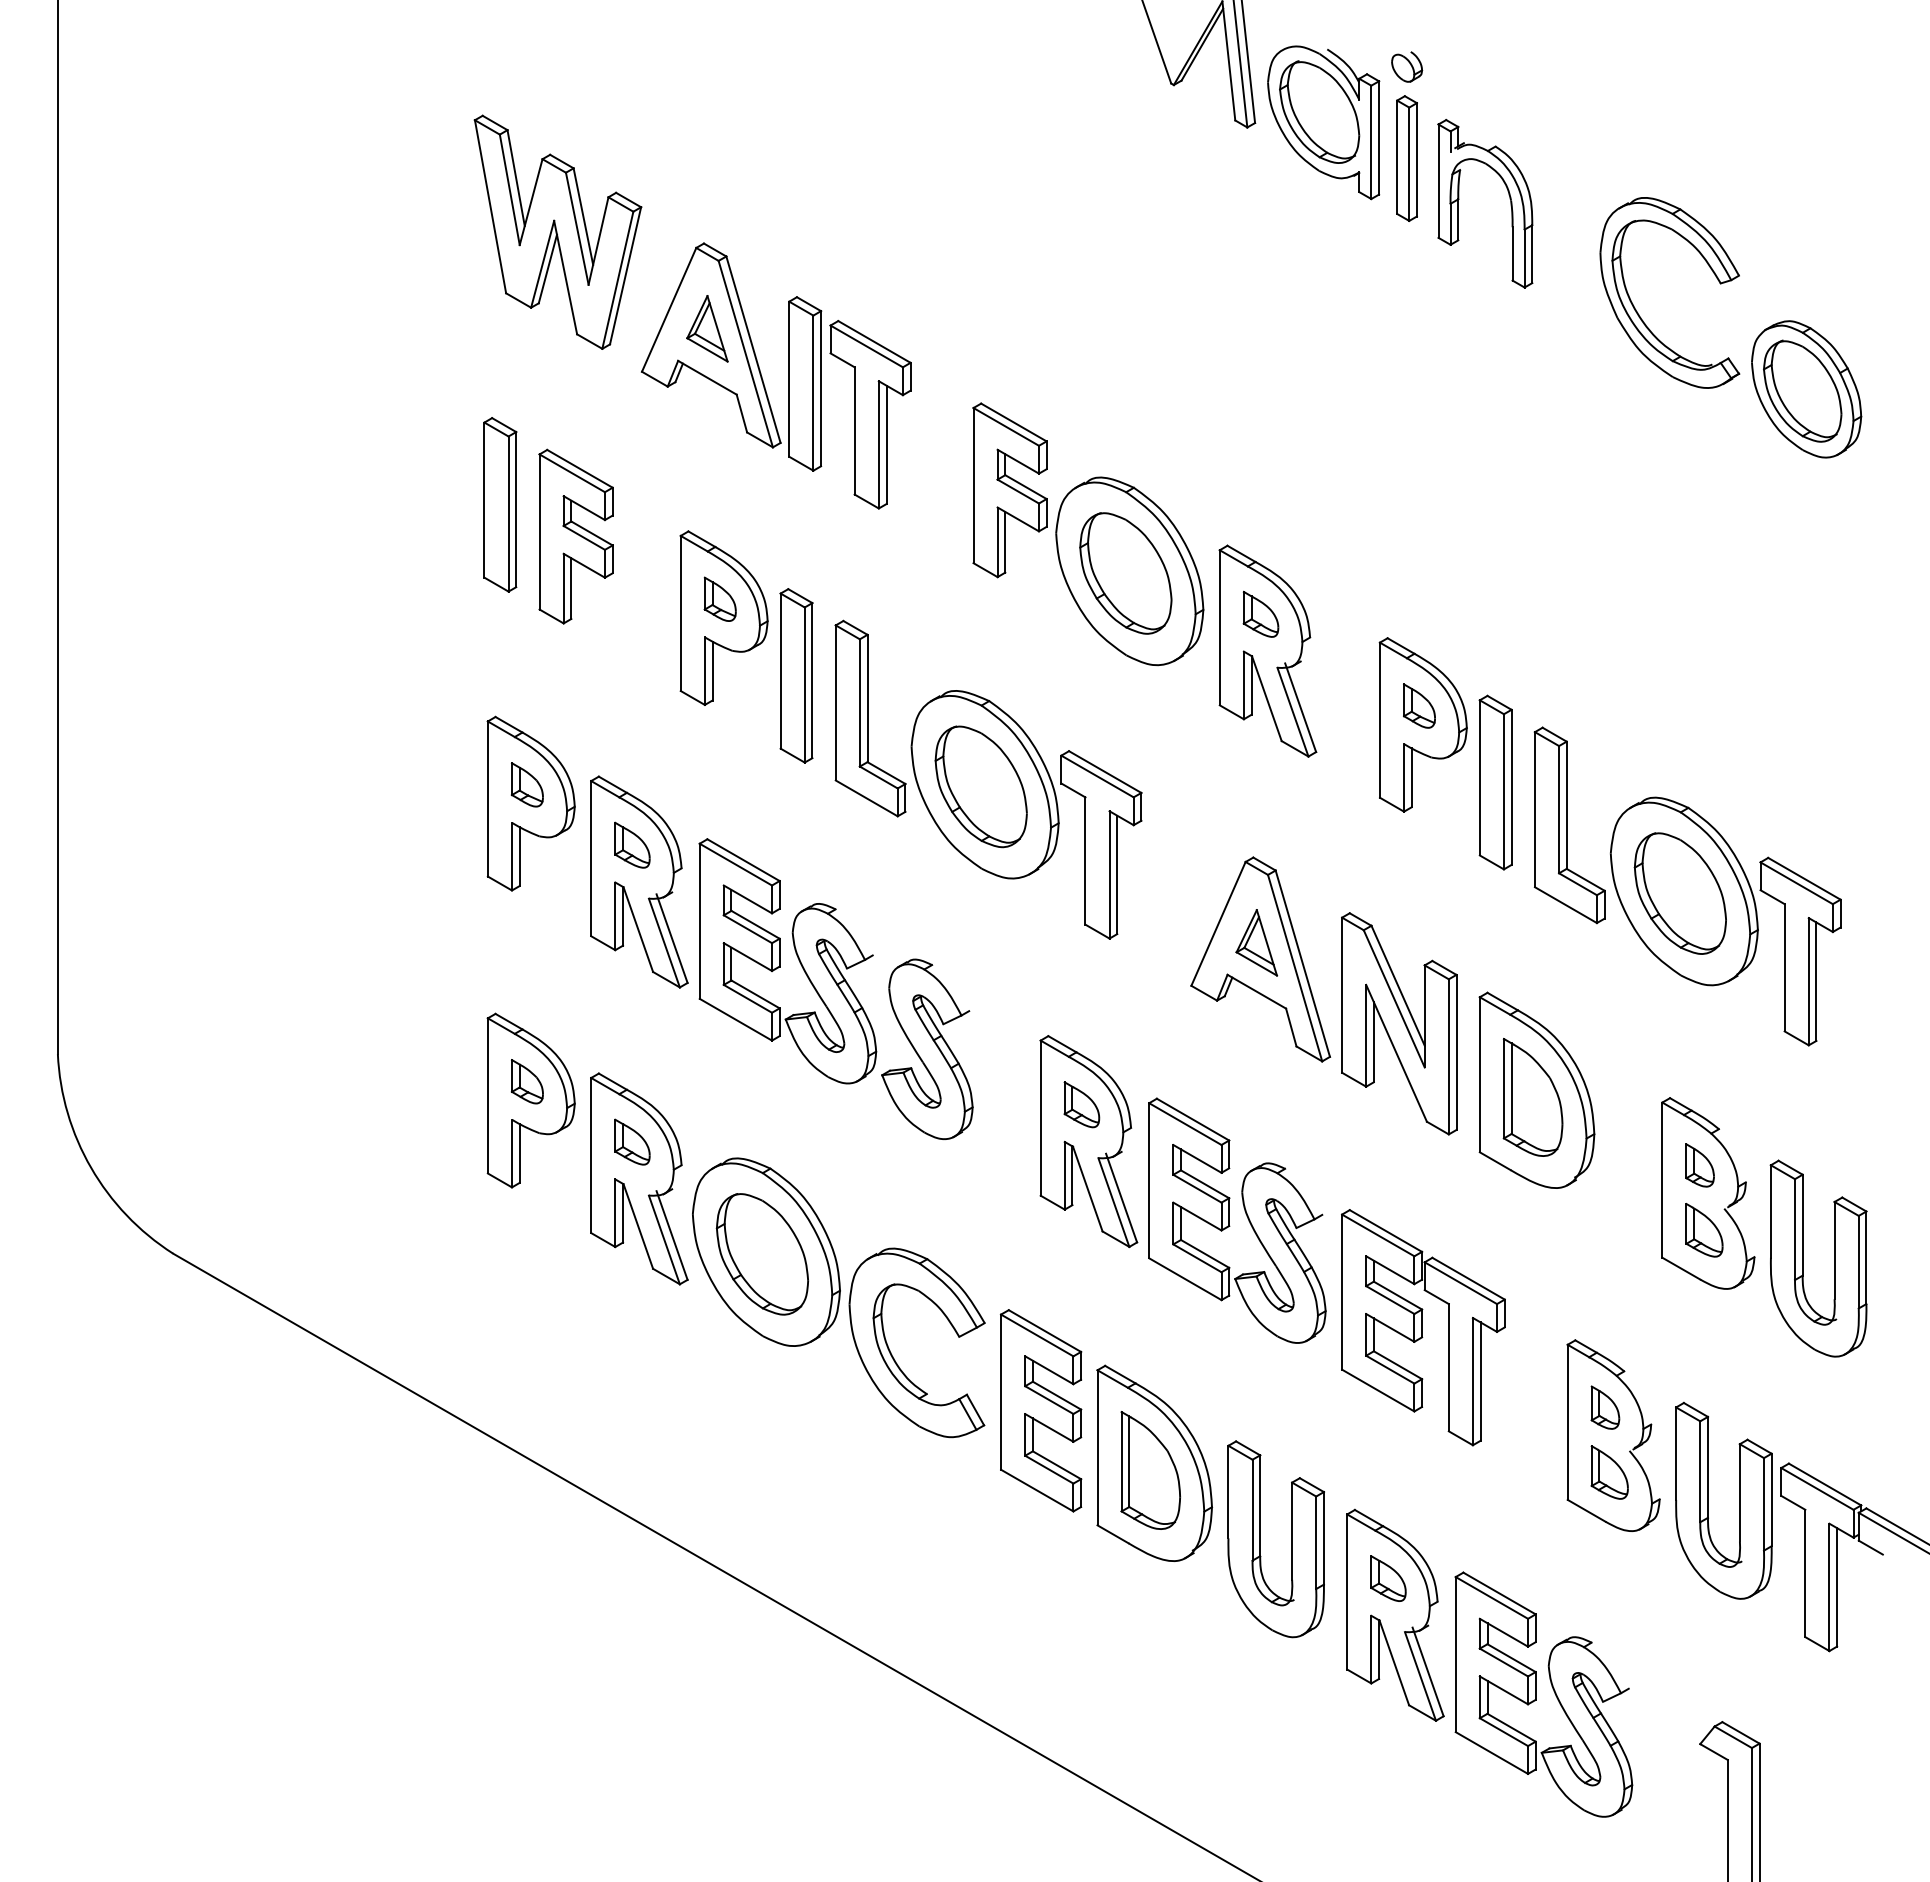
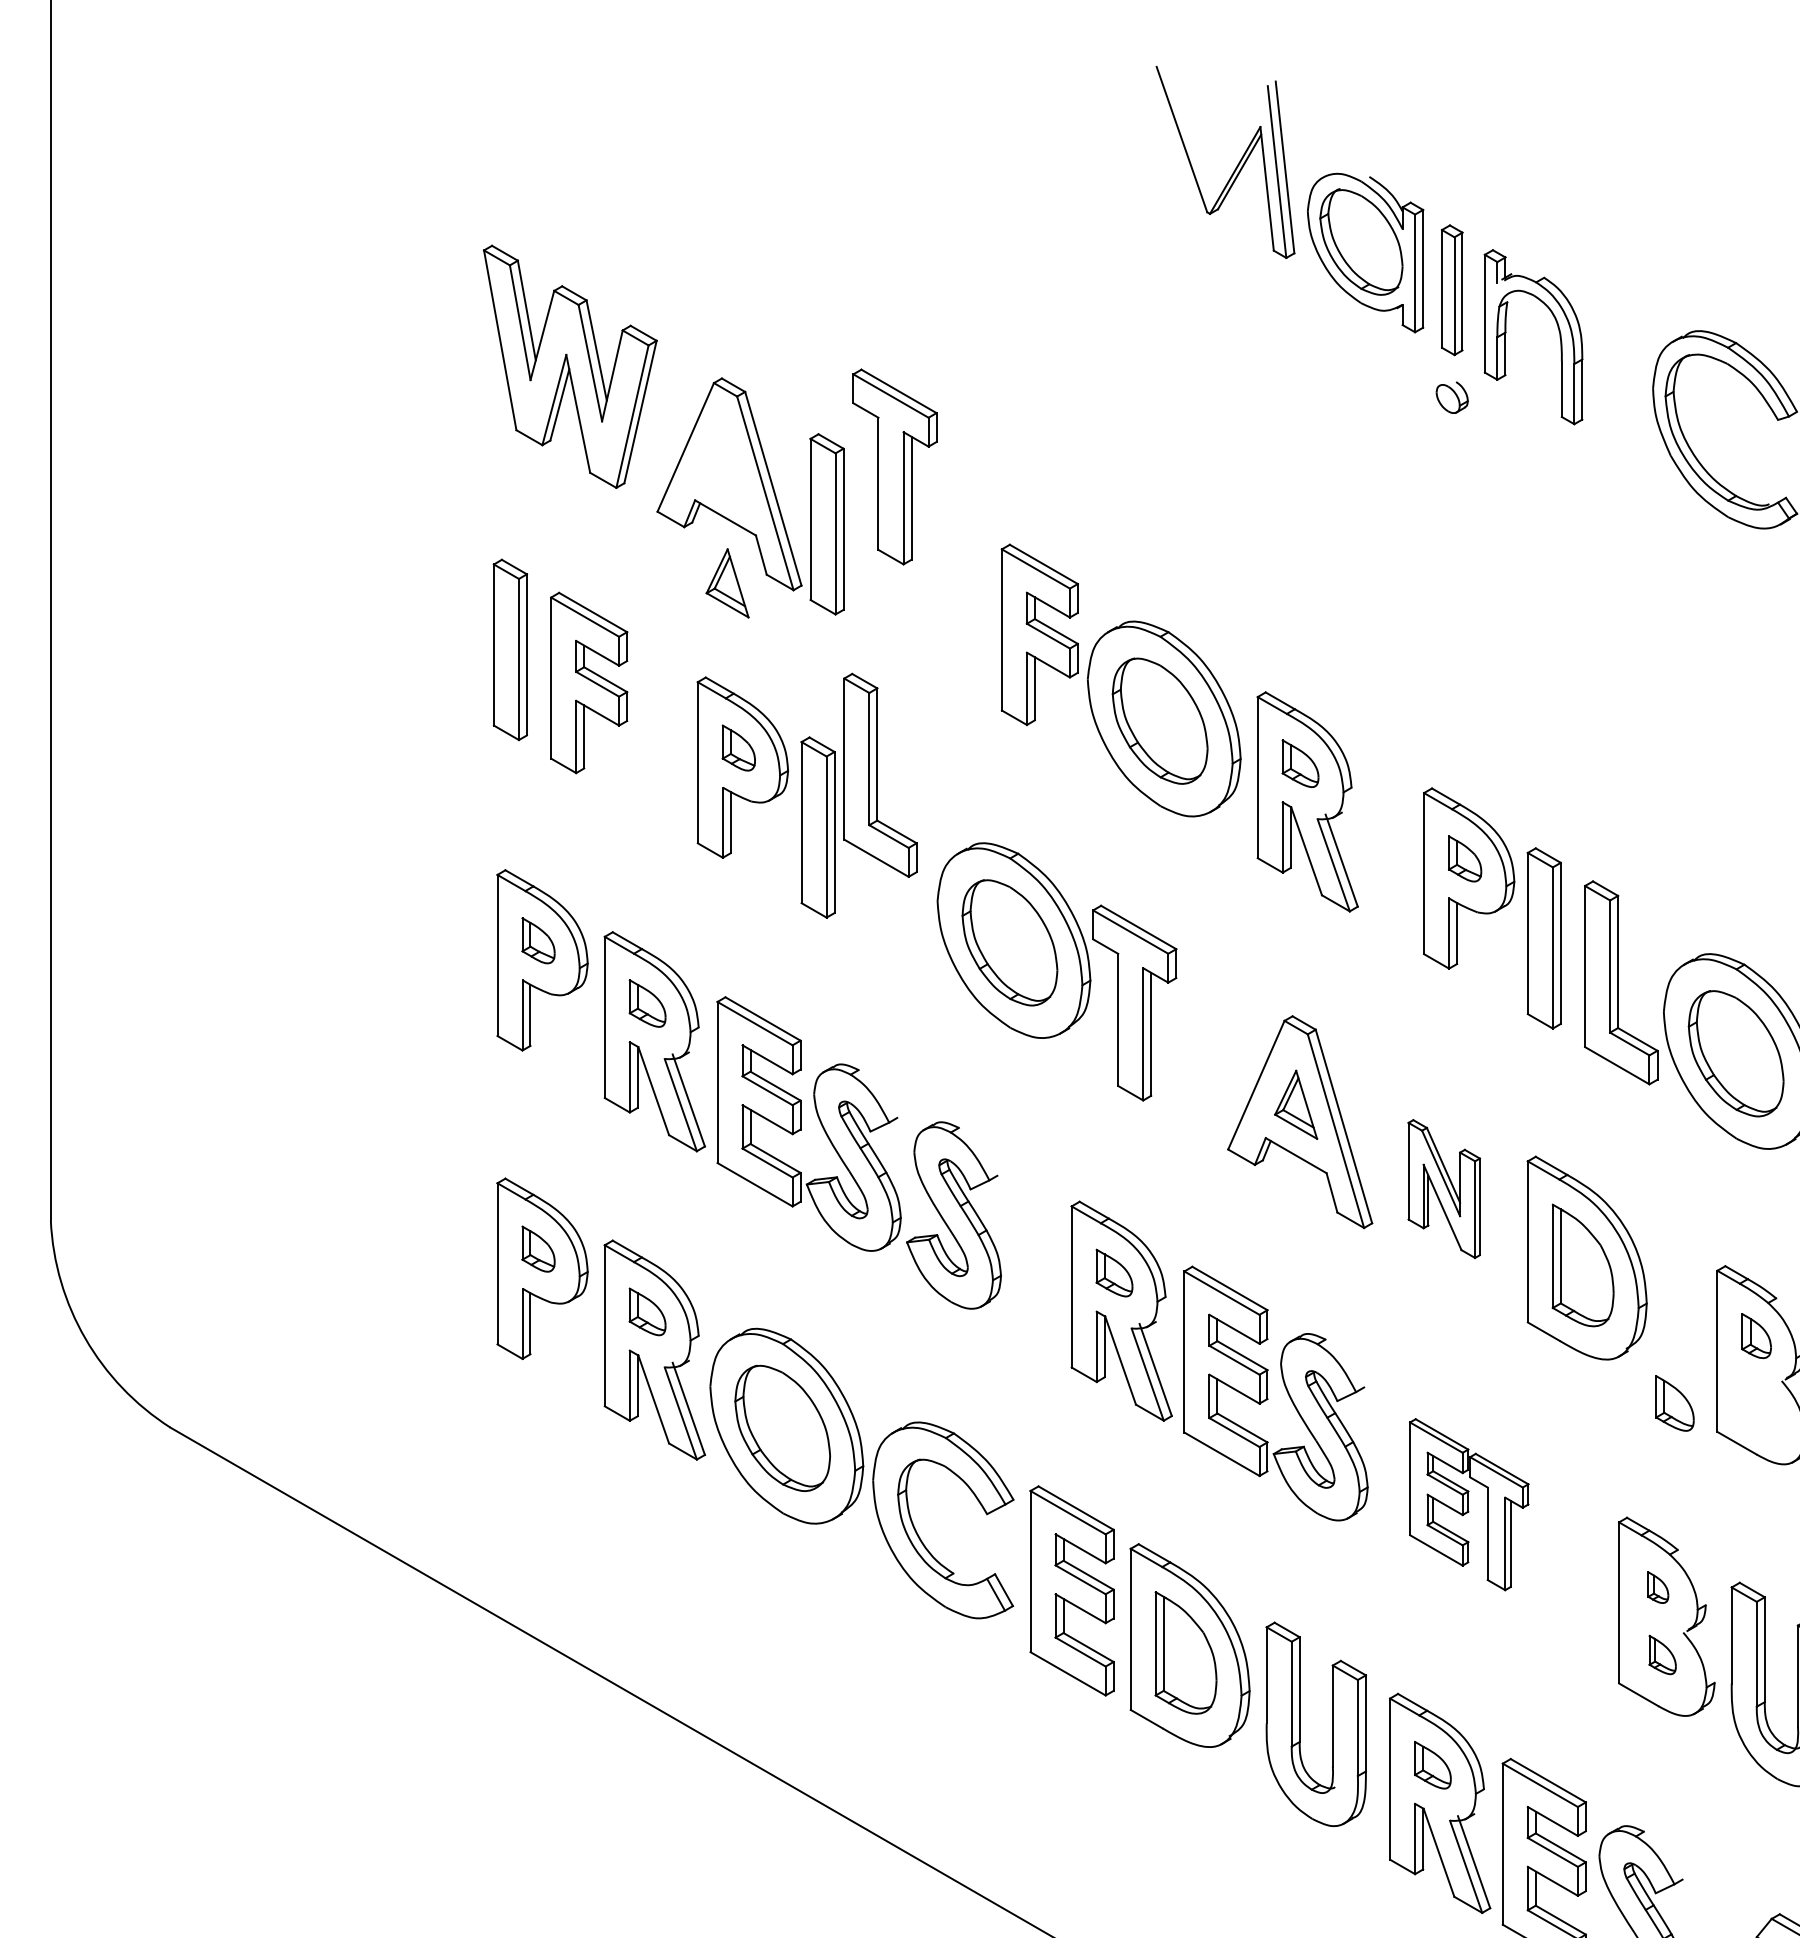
part: (1407, 66) -> (1452, 397), moved
part: (707, 328) -> (727, 583), moved
part: (870, 414) -> (894, 466), moved
part: (870, 718) -> (880, 775), moved
part: (1399, 1023) -> (1444, 1188), size x0.6
part: (1704, 1230) -> (1674, 1403), moved
part: (1423, 1327) -> (1469, 1504), size x0.7
part: (1605, 1407) -> (1658, 1587), size x0.7
part: (1609, 1472) -> (1662, 1655), size x0.7

